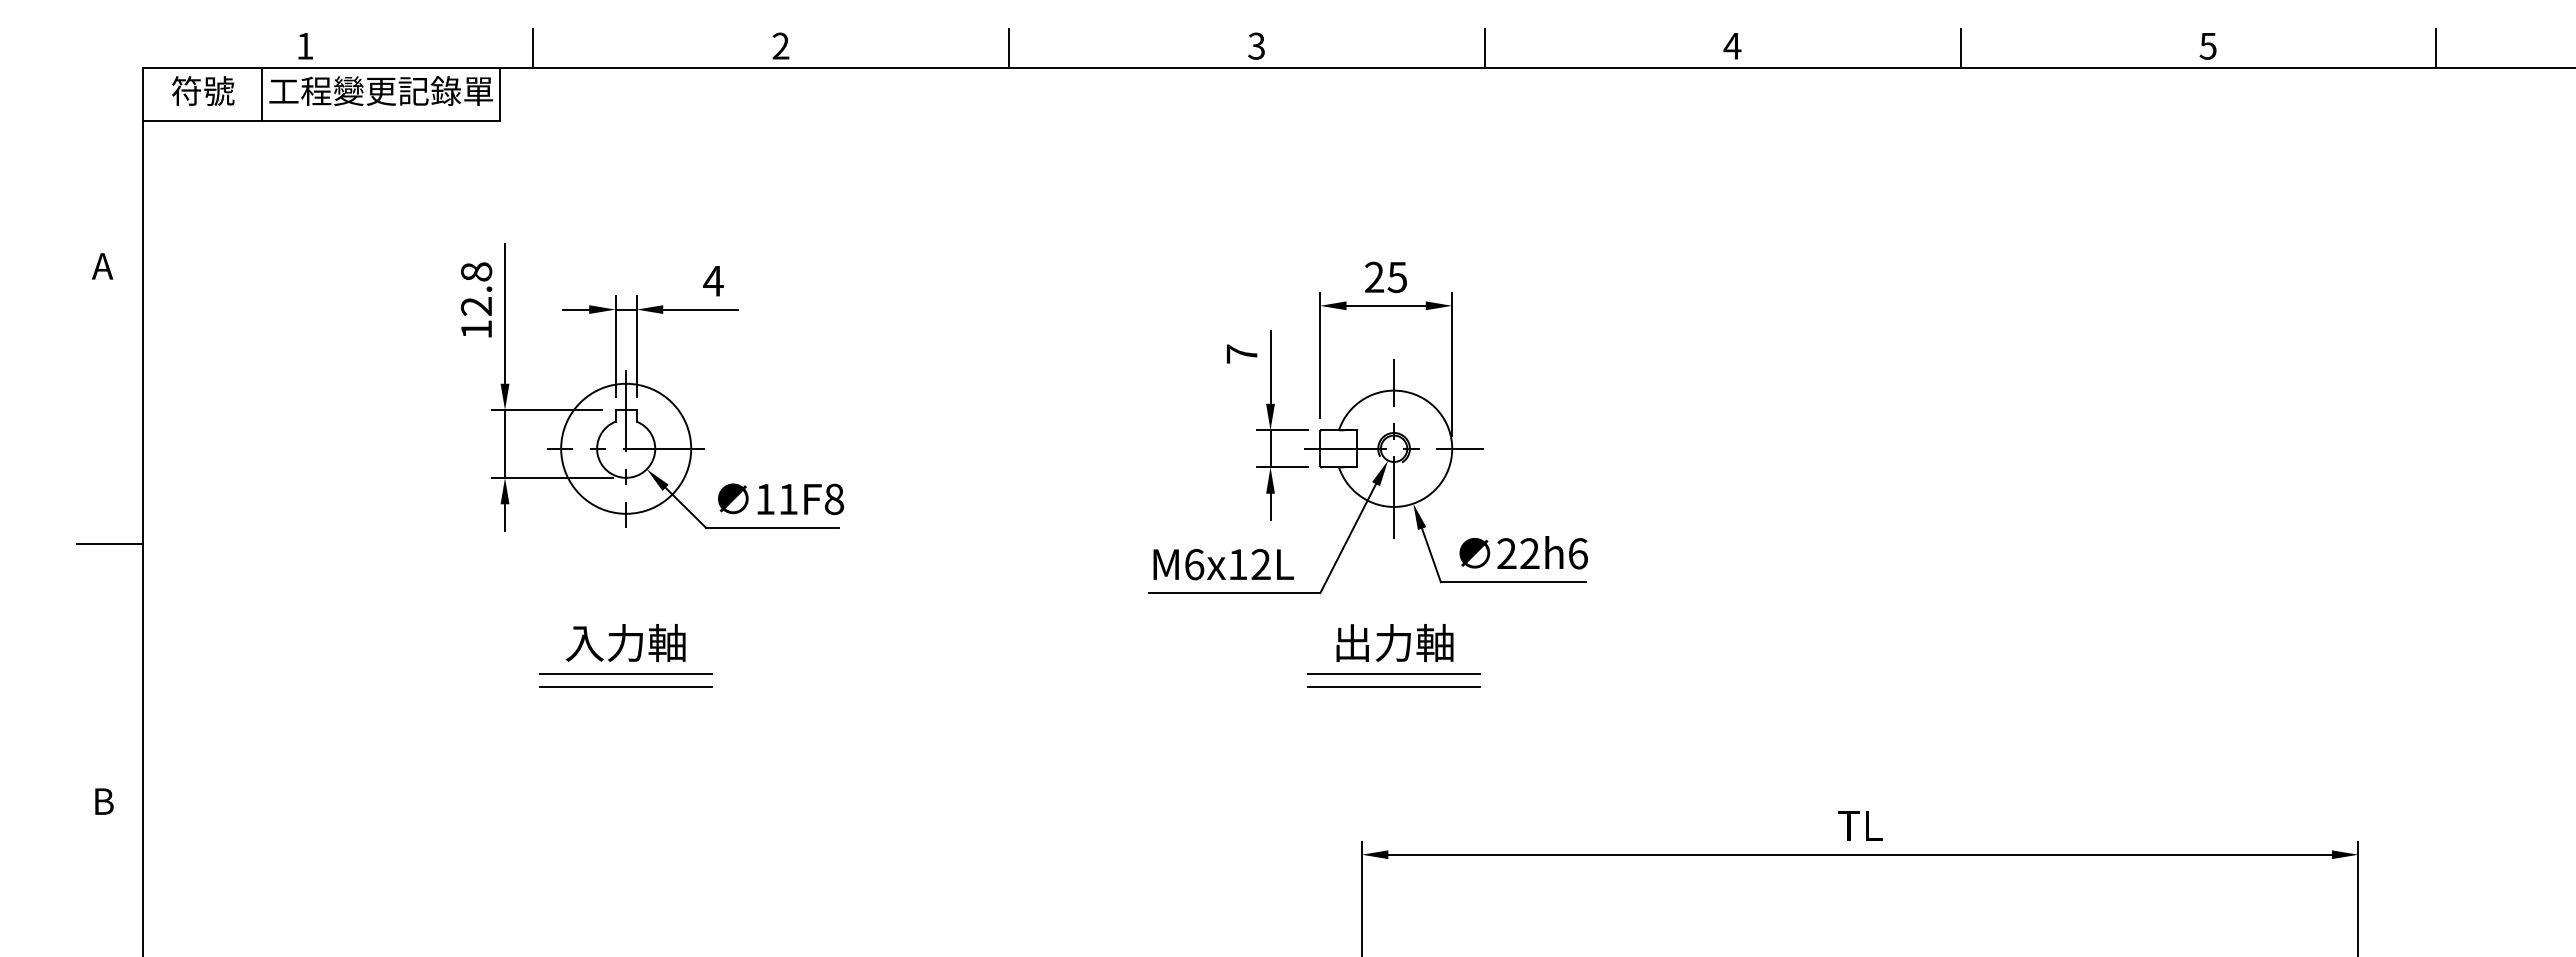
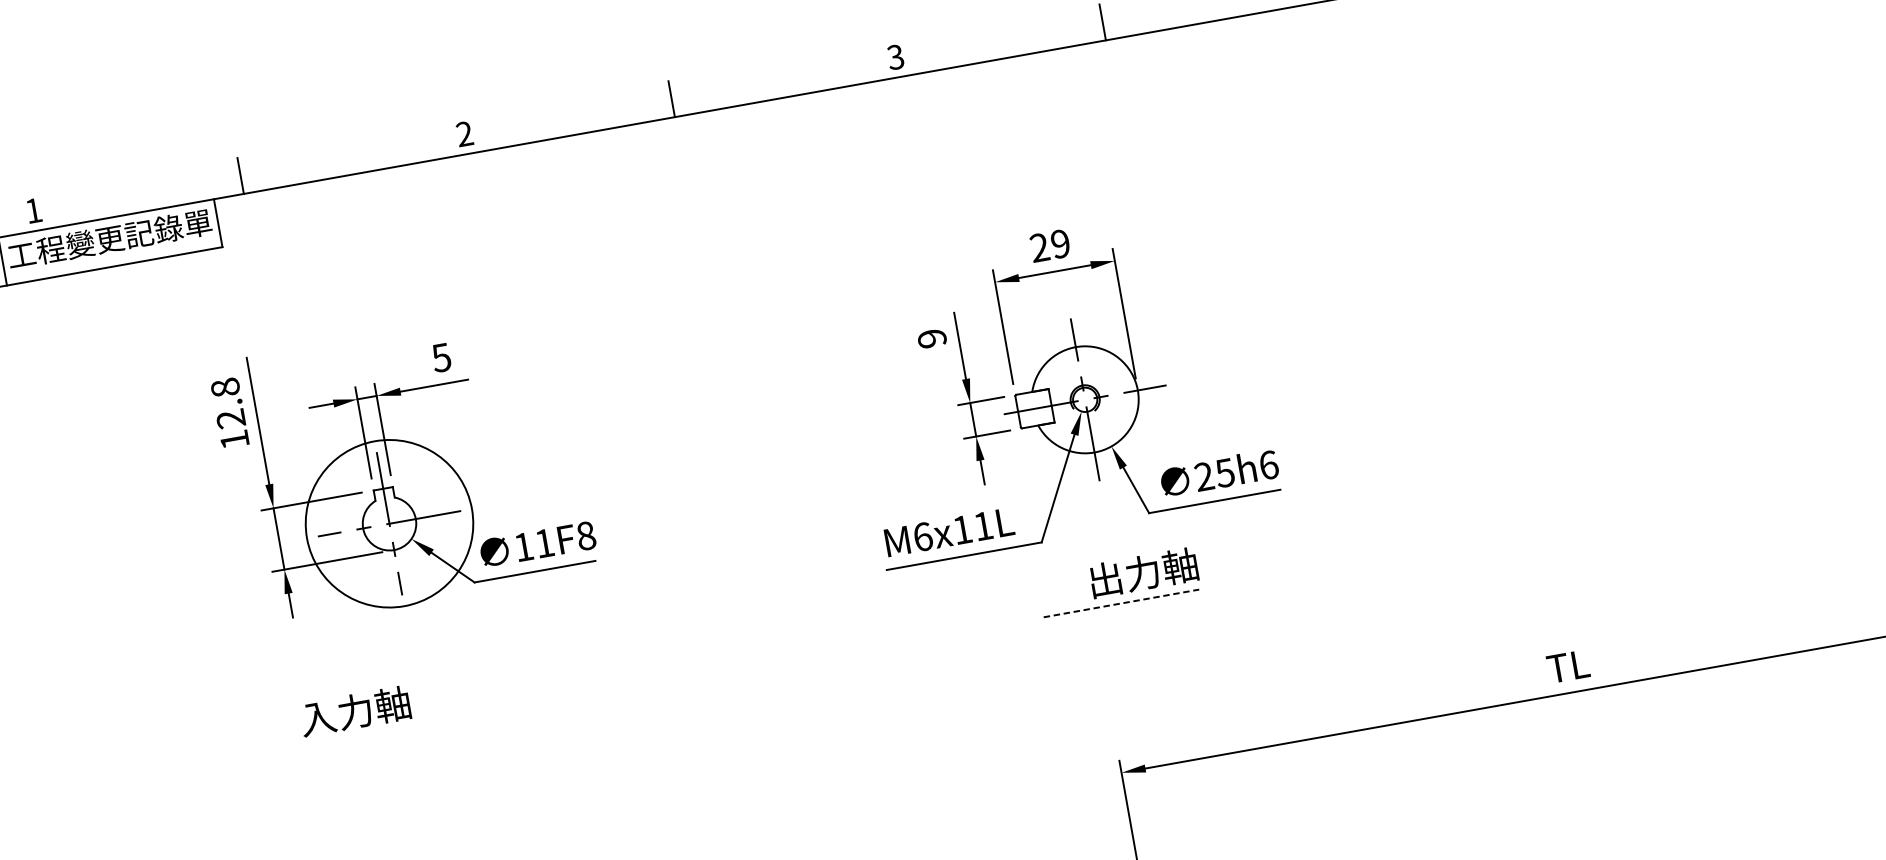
text: (1396, 277) -> (1059, 244), 25 -> 29
text: (713, 281) -> (441, 358), 4 -> 5
text: (1241, 353) -> (931, 338), 7 -> 9
circle: (626, 448) -> (389, 523), size x1.4
text: (1529, 553) -> (1224, 472), 22h6 -> 25h6
text: (1260, 564) -> (982, 526), M6x12L -> M6x11L
text: (625, 643) -> (355, 711), moved
text: (1394, 643) -> (1143, 573), moved
line: (626, 673) -> (426, 727), removed
line: (1394, 673) -> (1121, 603), solid -> dashed
line: (625, 686) -> (427, 739), removed
line: (1393, 686) -> (1123, 615), removed

